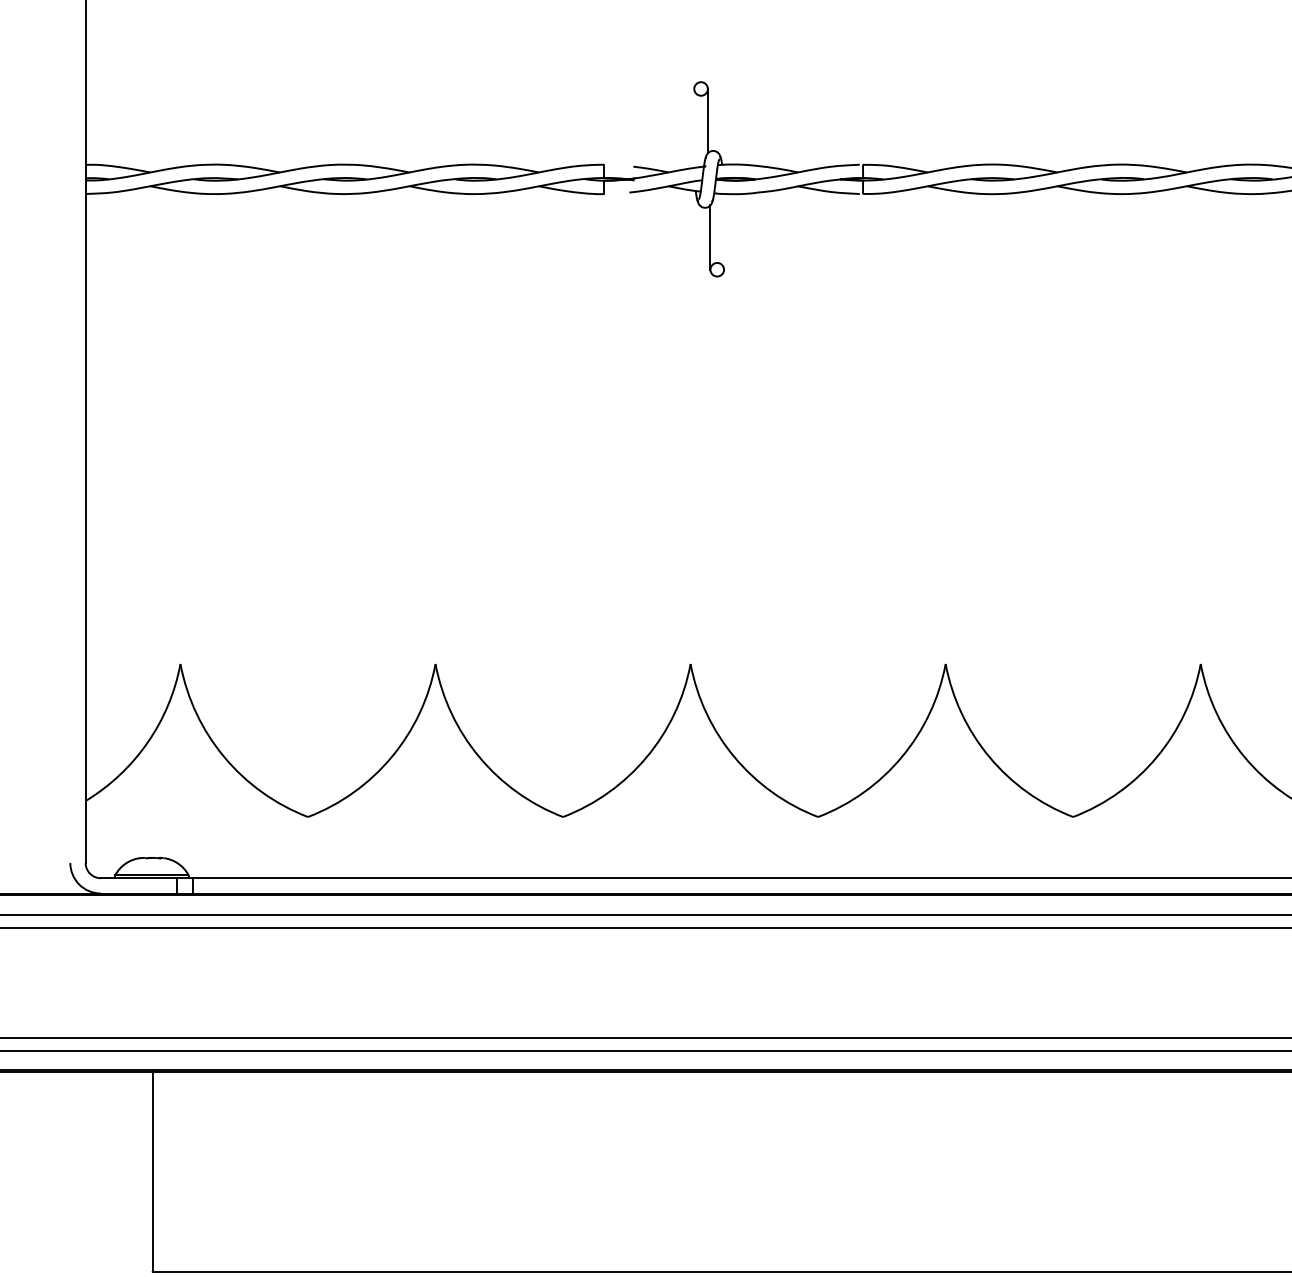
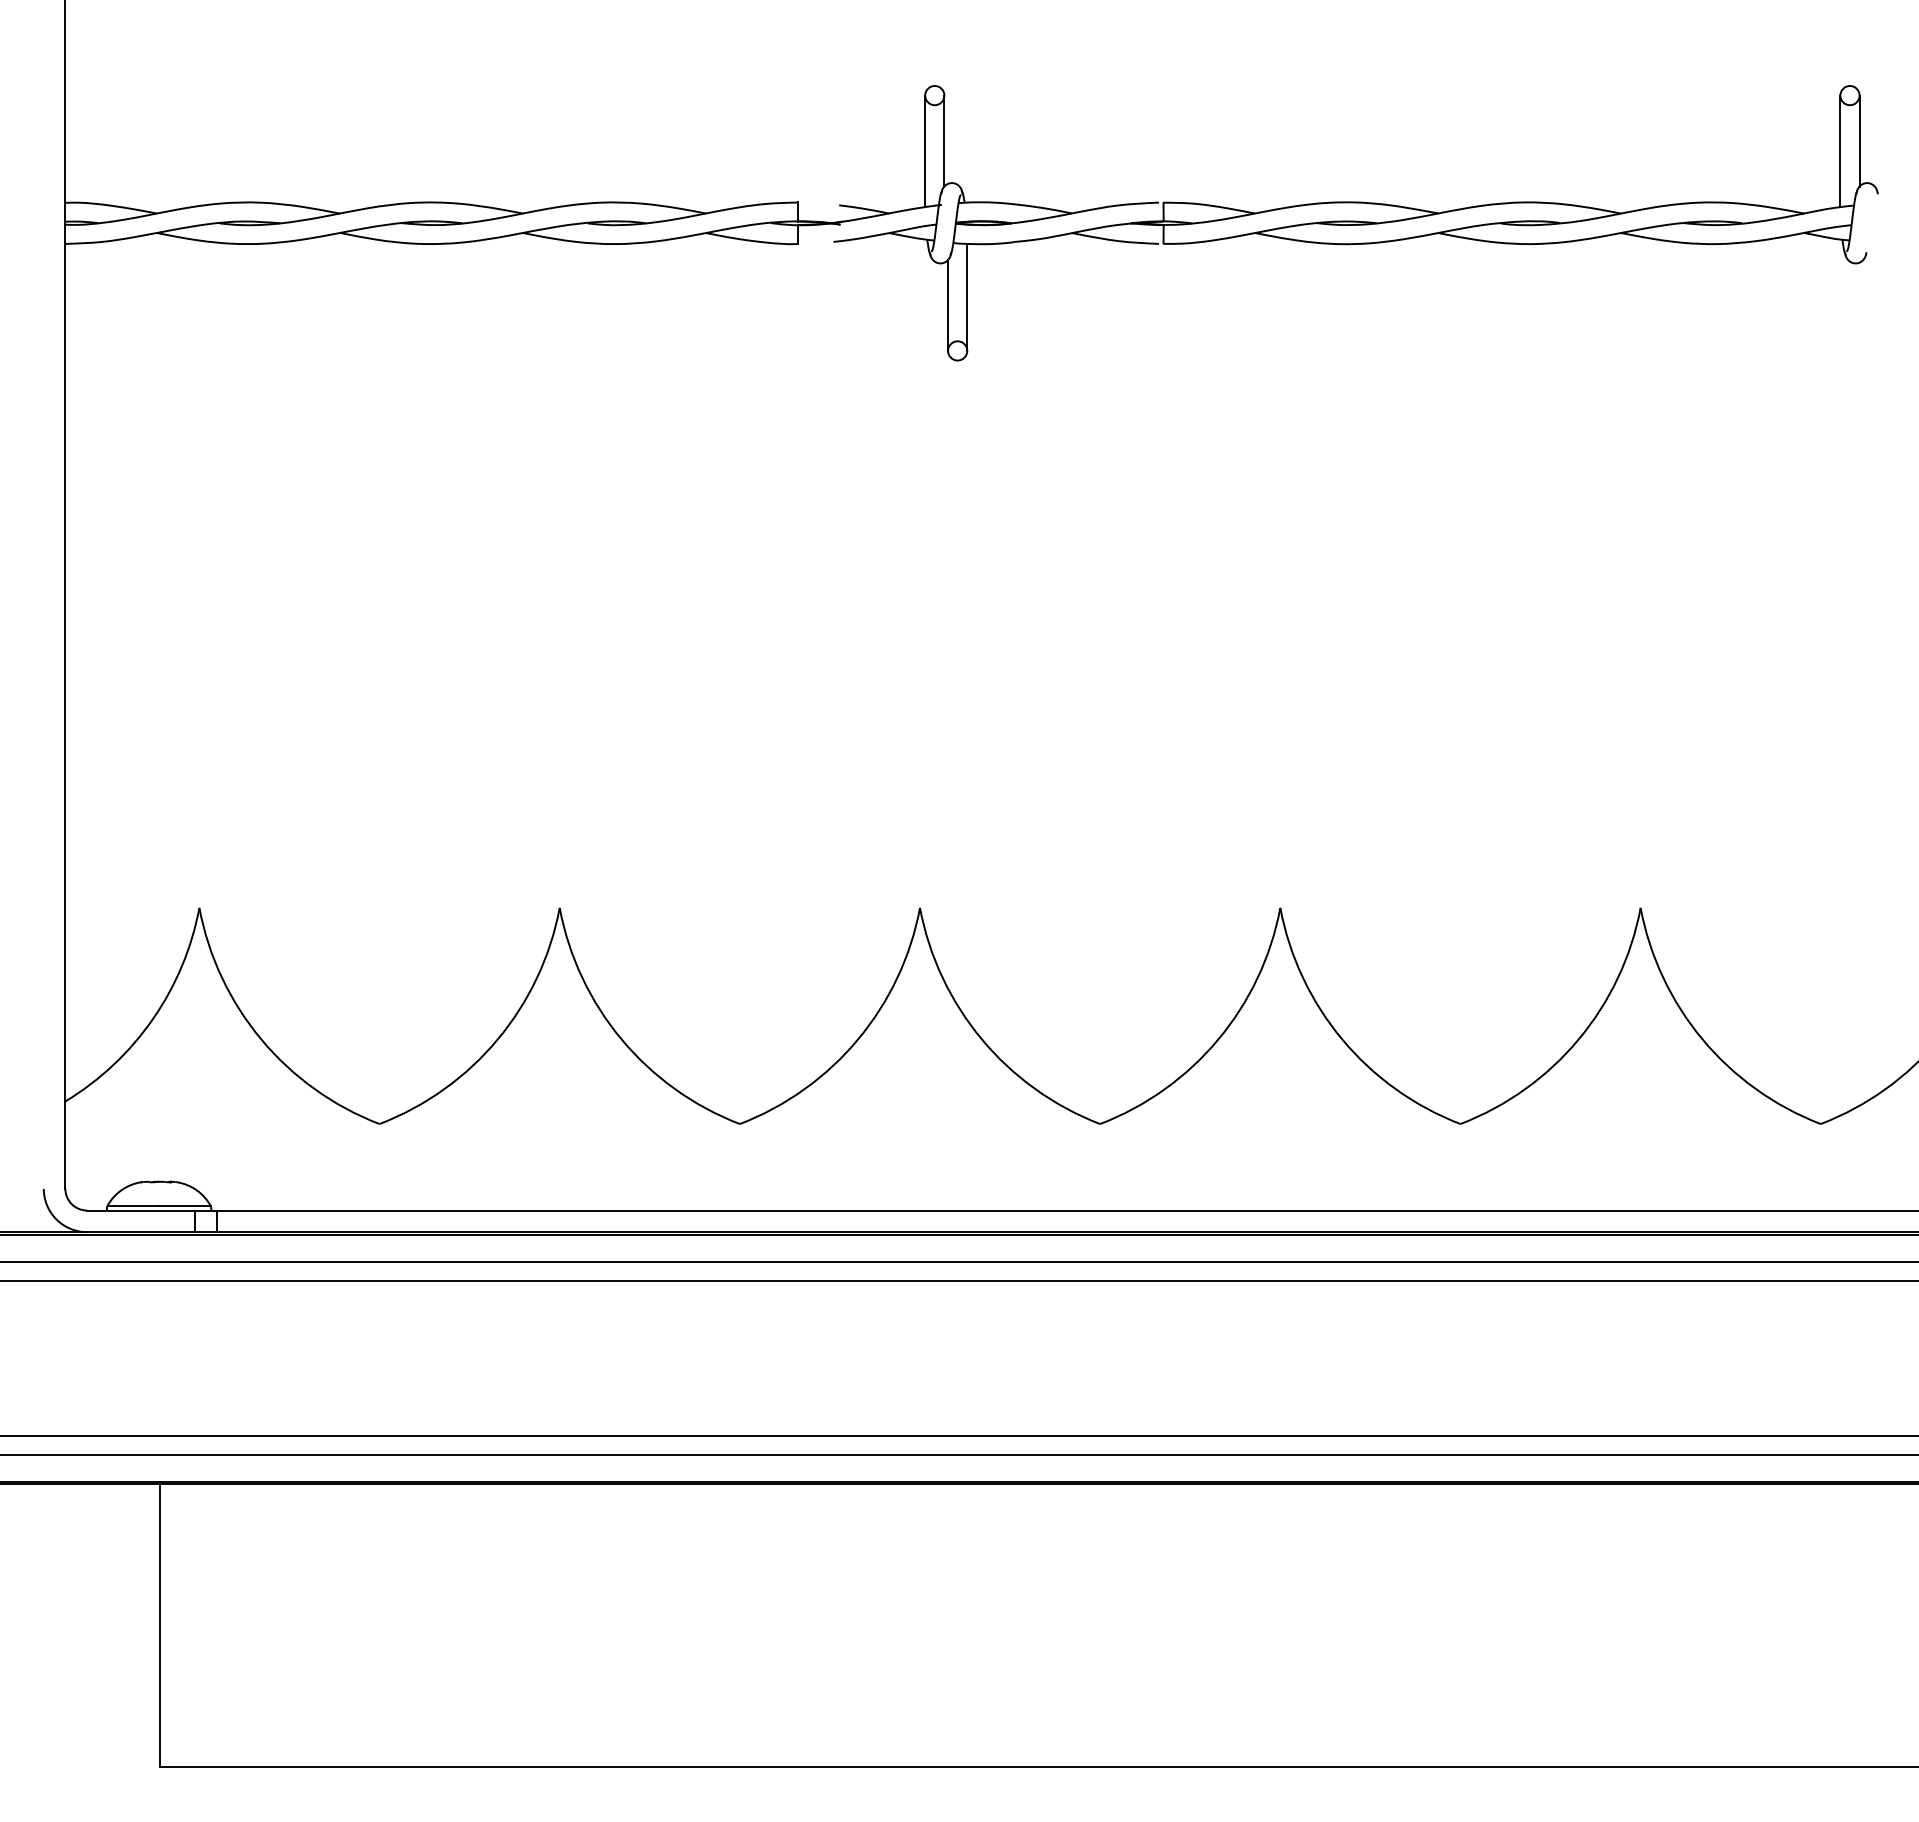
line: (694, 128) -> (925, 151), added
line: (724, 231) -> (967, 296), added

